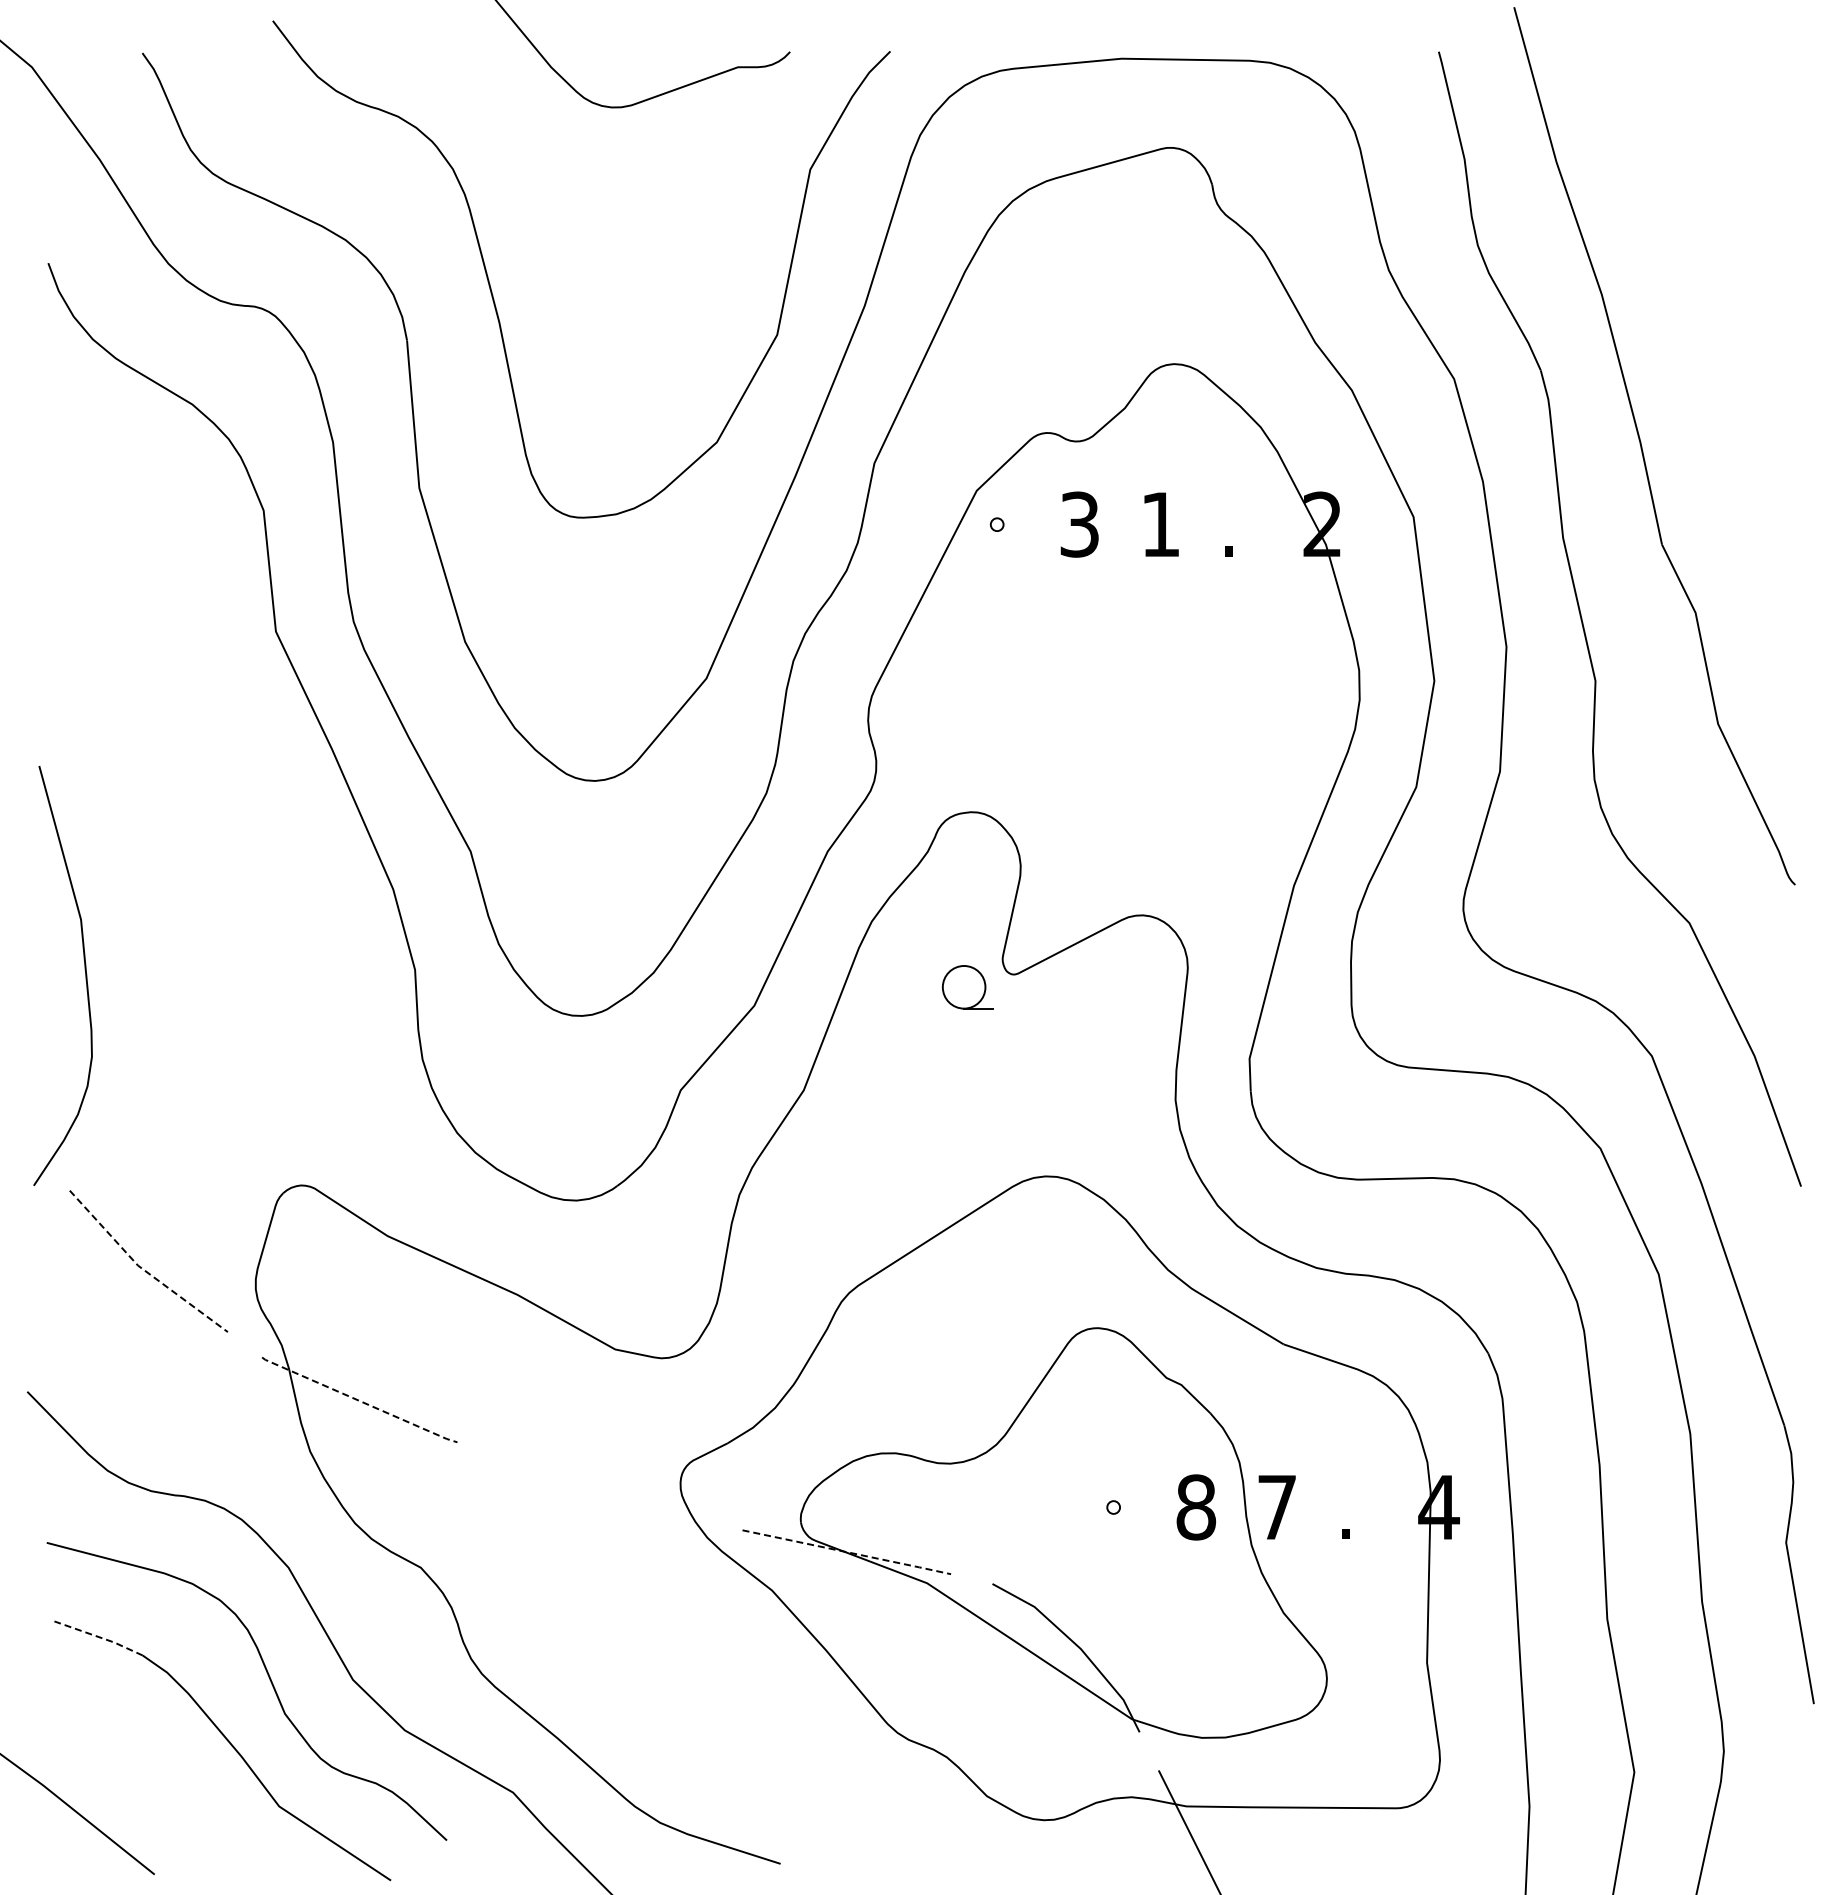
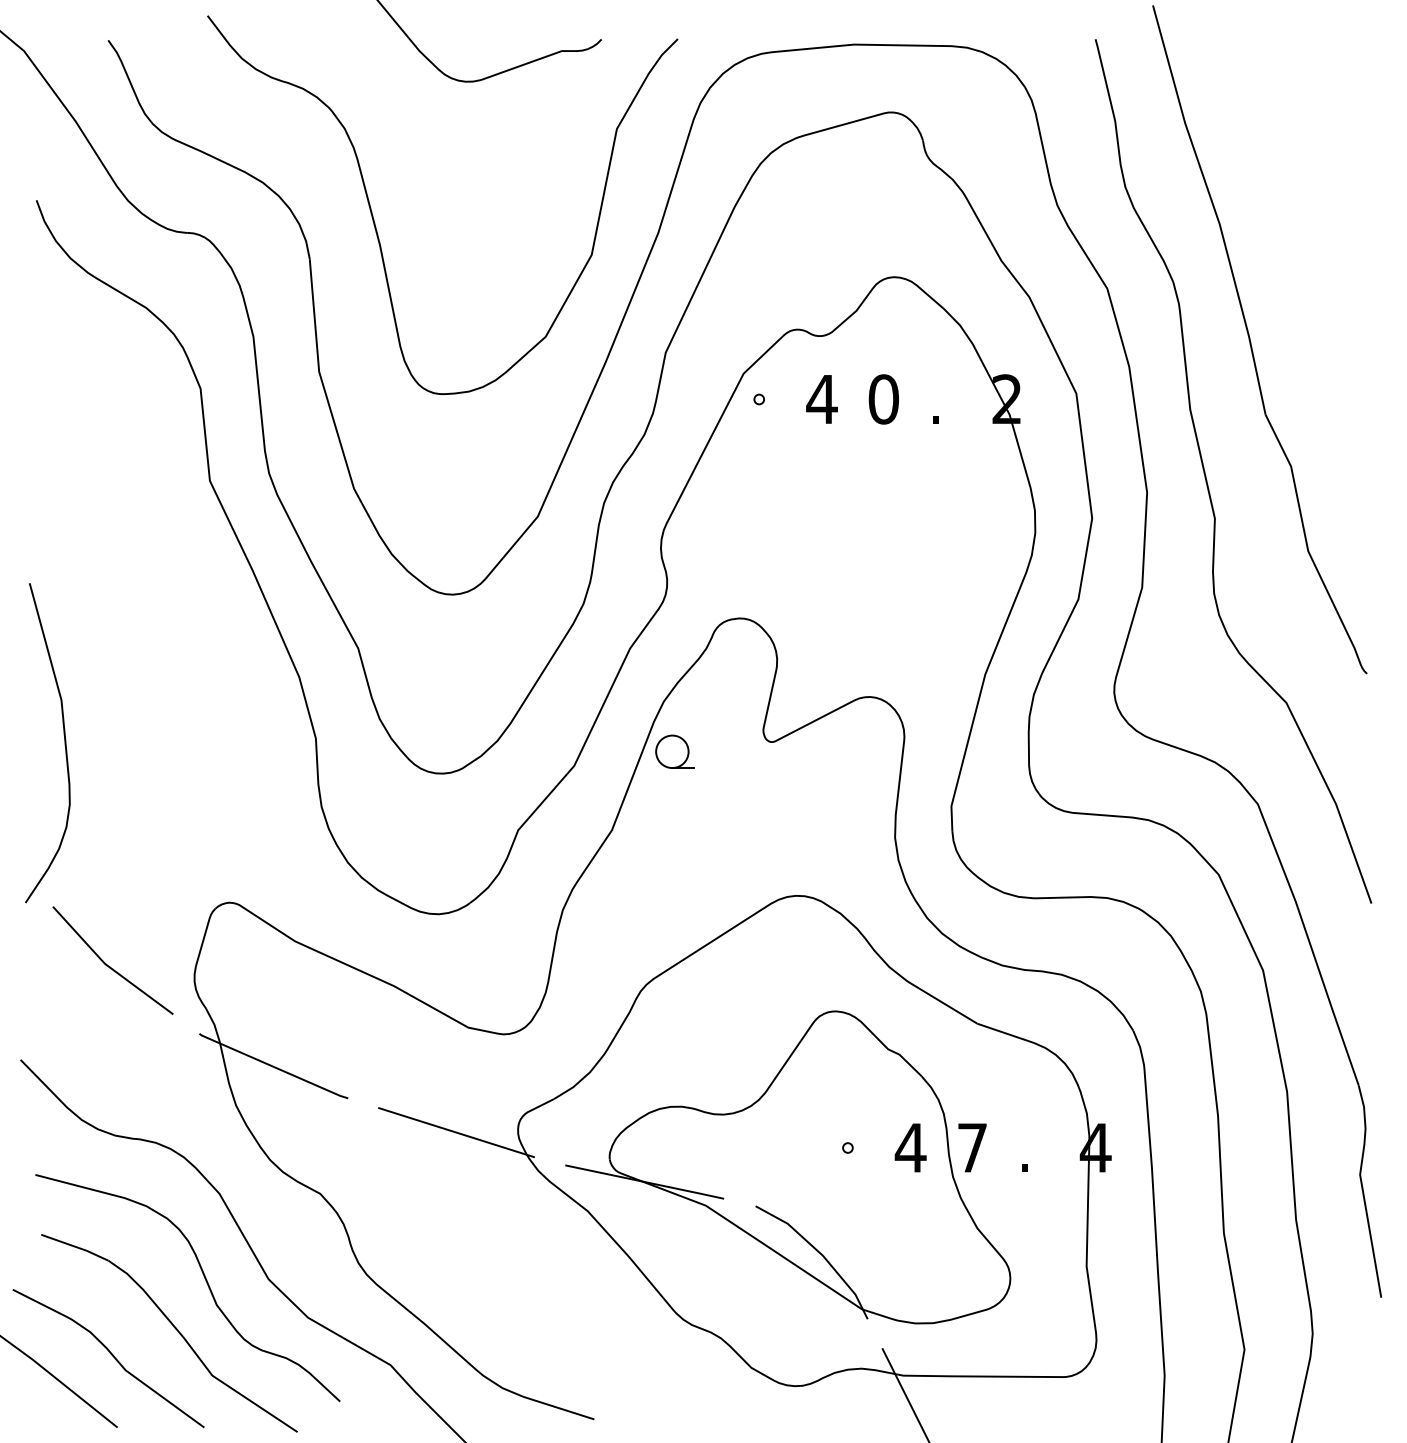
text: (1079, 524) -> (821, 399), 3 -> 4
text: (1160, 524) -> (883, 399), 1 -> 0
part: (967, 987) -> (674, 751), moved
line: (142, 1268) -> (108, 965), dashed -> solid
line: (359, 1401) -> (273, 1067), dashed -> solid
line: (599, 1487) -> (456, 1132), added
text: (1195, 1507) -> (910, 1147), 8 -> 4
line: (848, 1552) -> (645, 1182), dashed -> solid
line: (99, 1637) -> (75, 1247), dashed -> solid
curve: (146, 1779) -> (111, 1355), added

